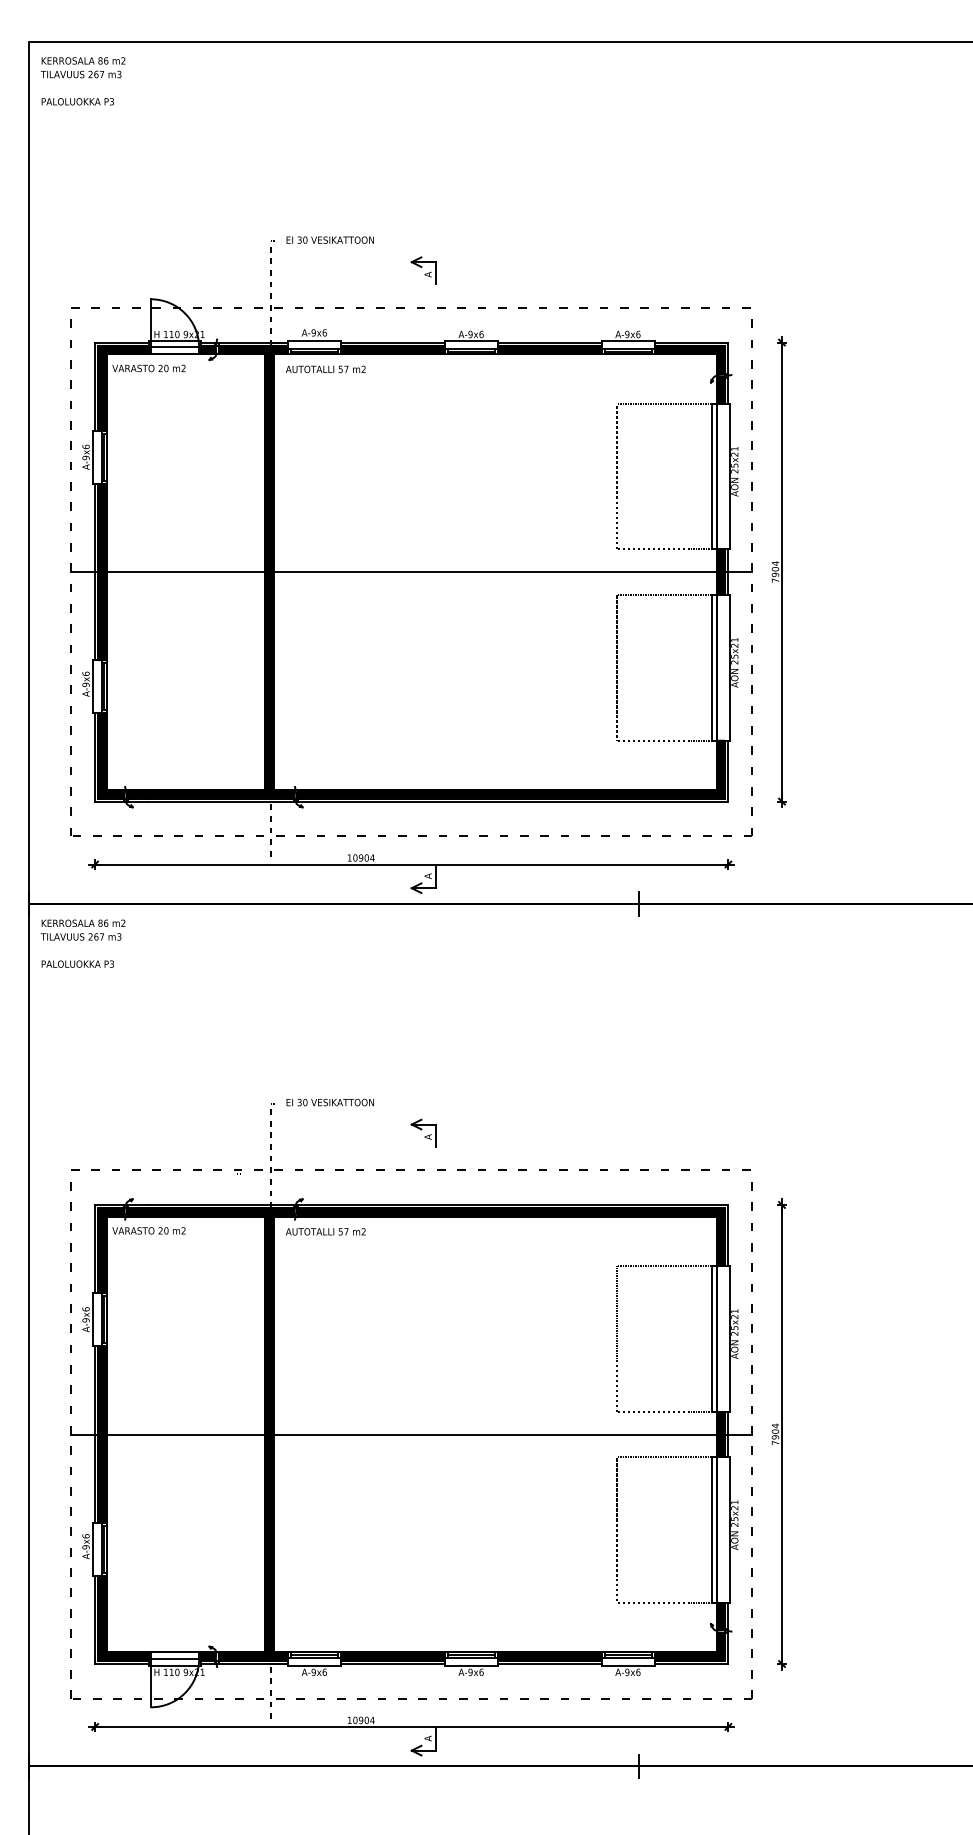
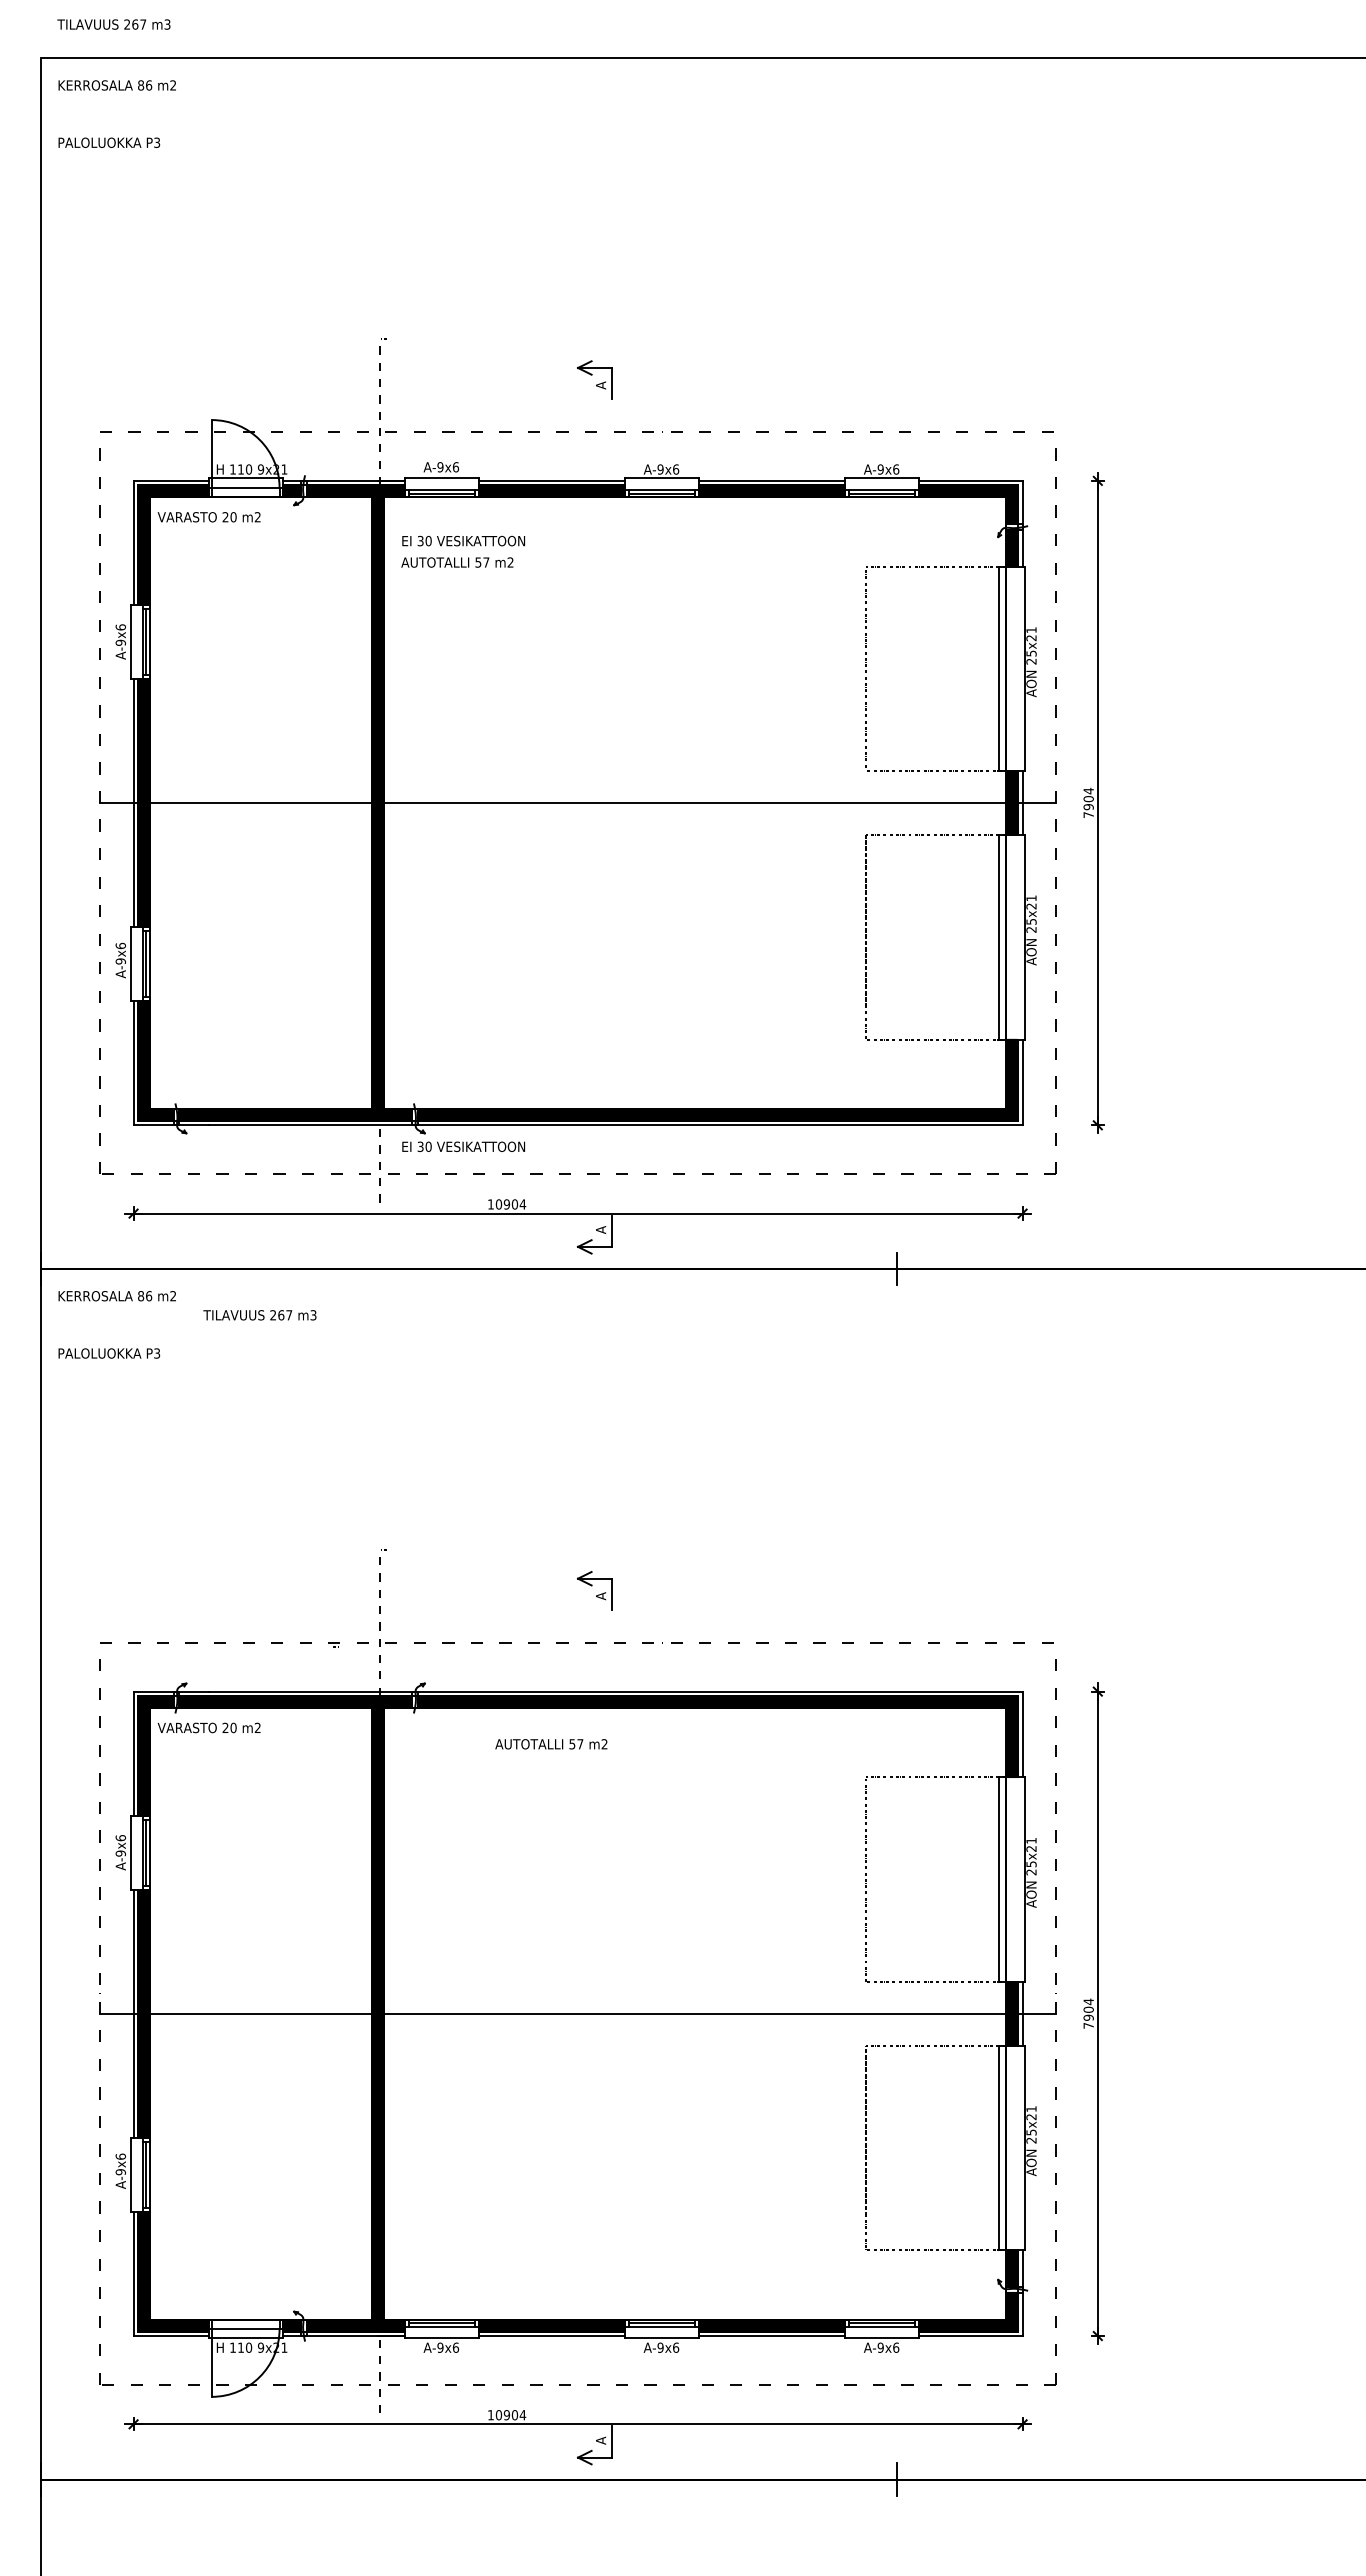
text: (80, 74) -> (113, 24), moved
text: (330, 239) -> (463, 540), moved
text: (325, 369) -> (457, 562), moved
text: (80, 937) -> (259, 1315), moved
text: (330, 1102) -> (463, 1146), moved
text: (325, 1231) -> (551, 1744), moved

